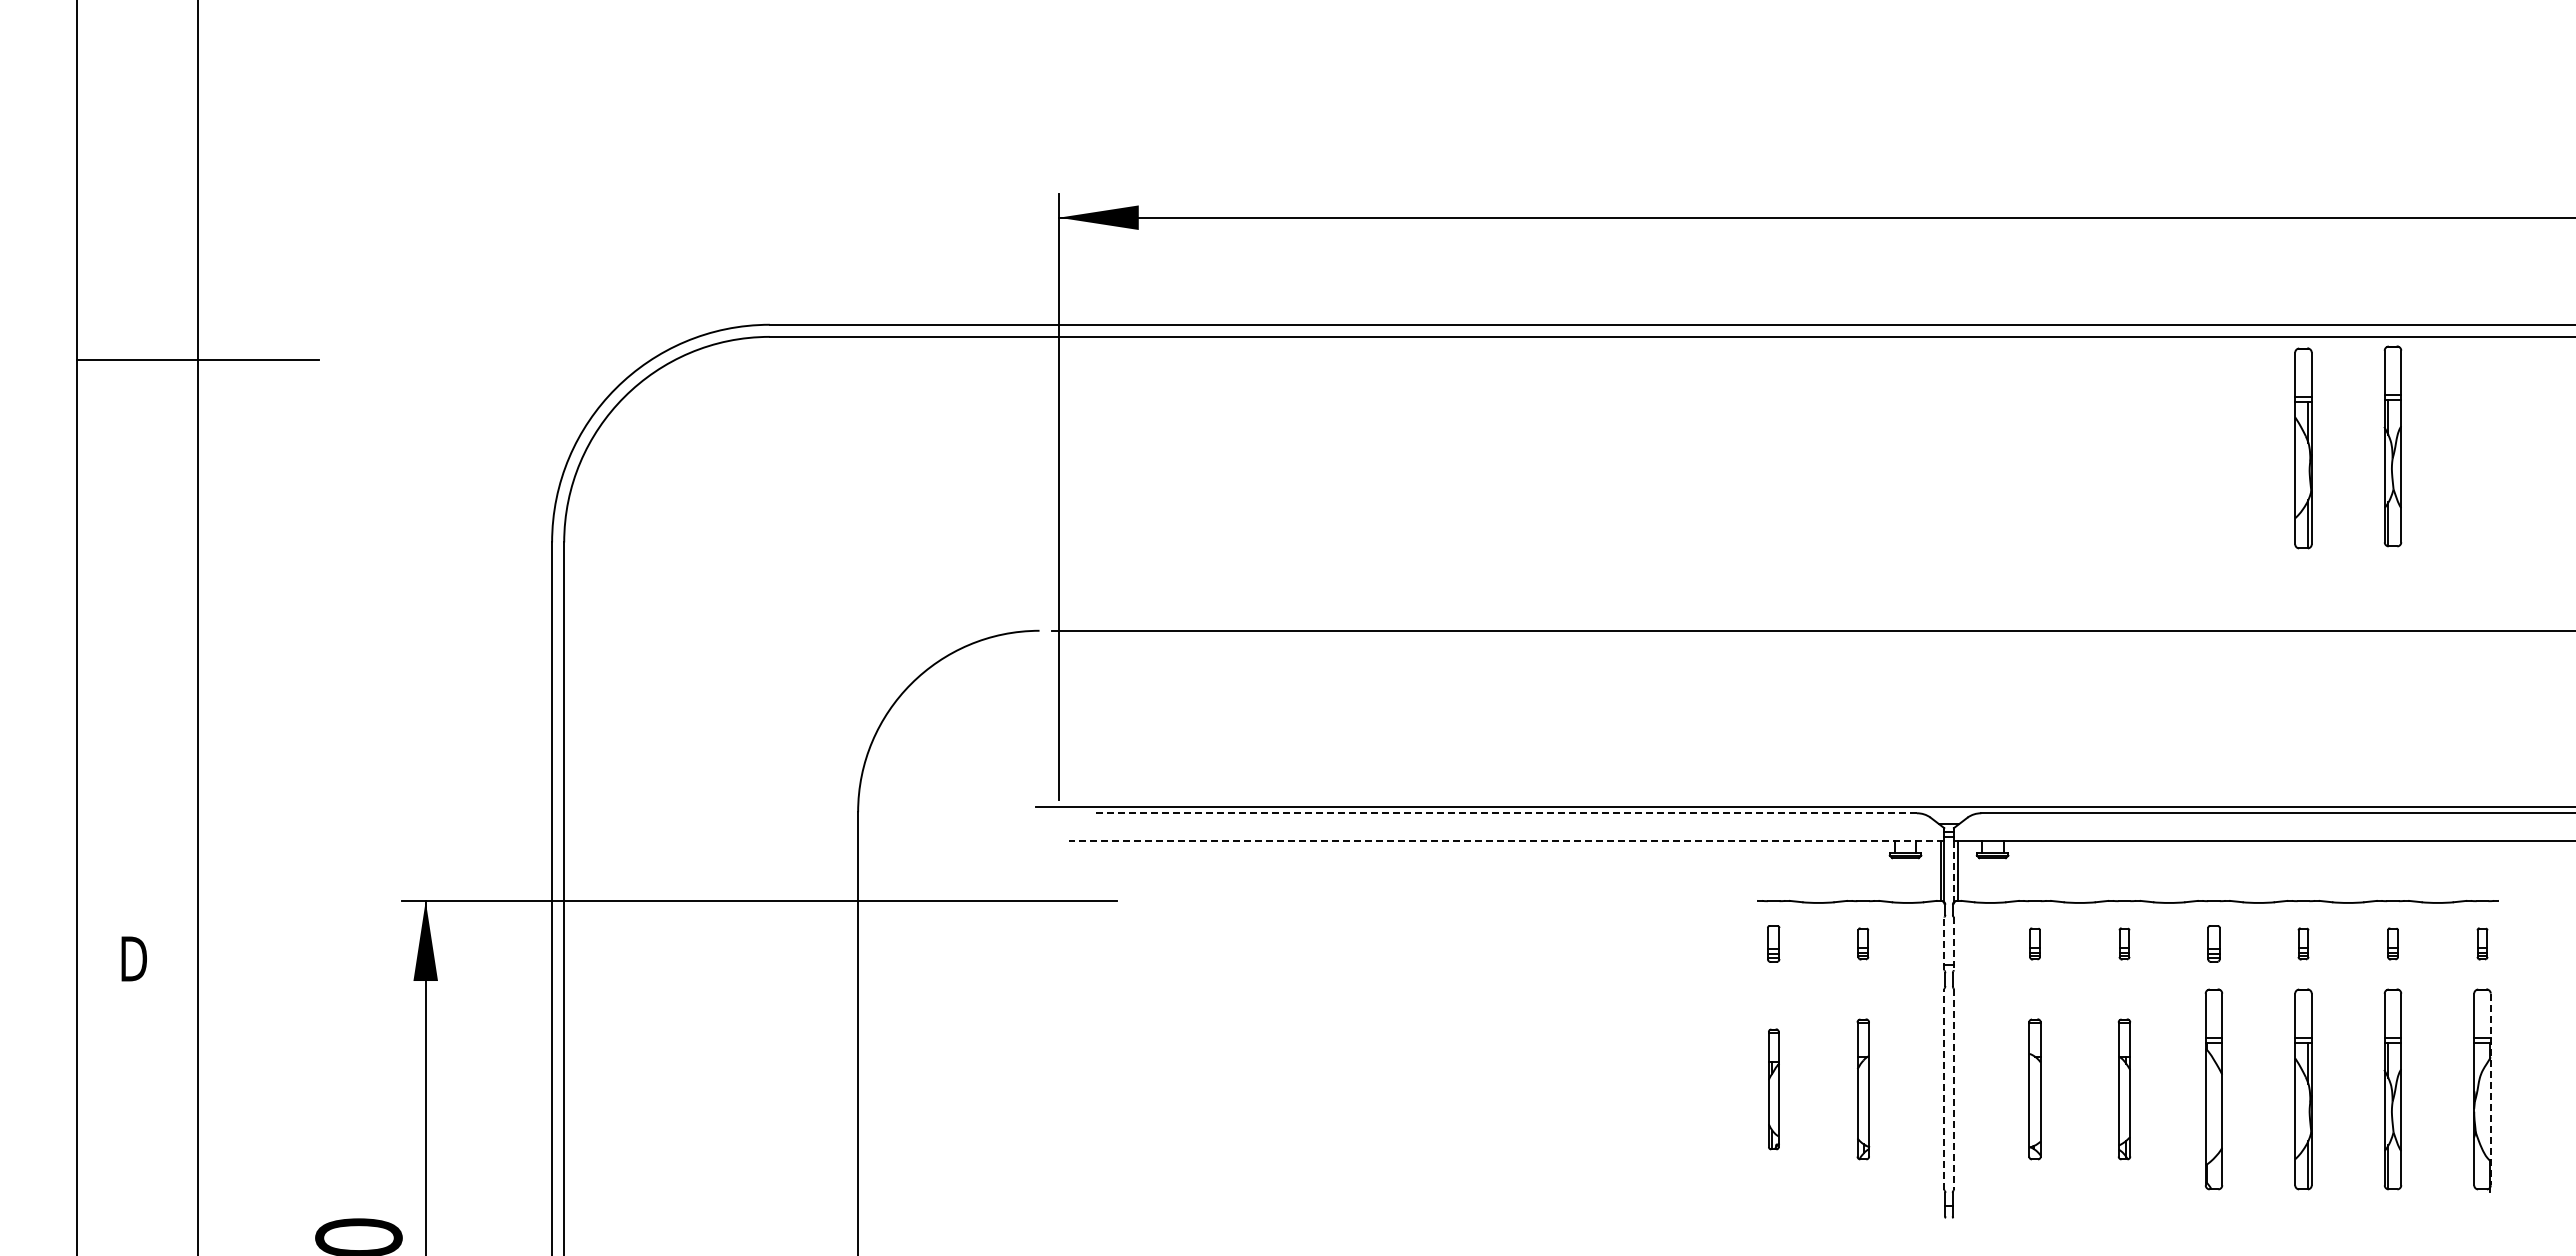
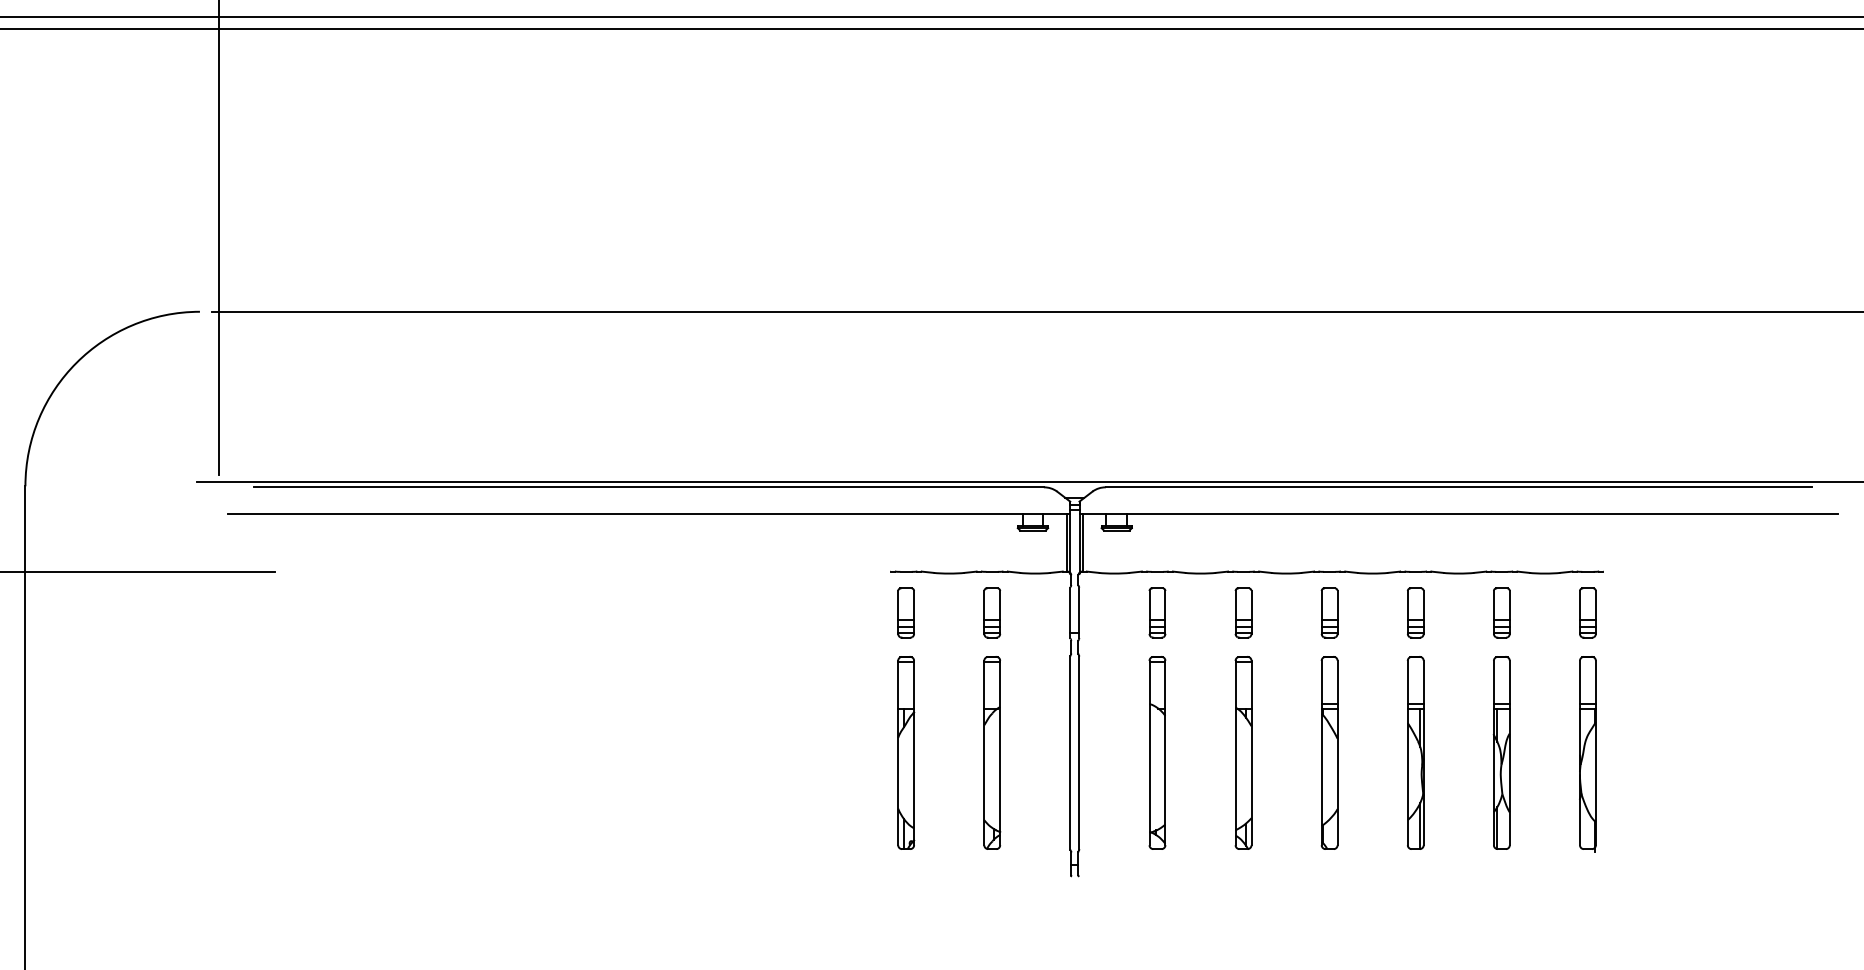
part: (2392, 446) -> (1501, 134), removed
part: (2303, 448) -> (1415, 136), removed
line: (1506, 813) -> (649, 487), dashed -> solid
line: (1506, 841) -> (649, 514), dashed -> solid
line: (1953, 872) -> (1079, 544), dashed -> solid
part: (1773, 943) -> (905, 612), size x1.43
part: (1863, 943) -> (992, 612), size x1.67
line: (1944, 943) -> (1070, 612), dashed -> solid
part: (2034, 943) -> (1156, 612), size x1.67
part: (2124, 943) -> (1243, 612), size x1.67
part: (2213, 943) -> (1329, 612), size x1.43
part: (2303, 943) -> (1415, 612), size x1.67
part: (2392, 943) -> (1501, 612), size x1.67
part: (2482, 943) -> (1587, 612), size x1.67
line: (1953, 944) -> (1079, 613), dashed -> solid
line: (1944, 1088) -> (1070, 752), dashed -> solid
part: (1773, 1089) -> (905, 753), size x1.67
part: (1863, 1089) -> (992, 753), size x1.43
line: (1953, 1089) -> (1079, 753), dashed -> solid
part: (2034, 1089) -> (1156, 753), size x1.43
part: (2124, 1089) -> (1243, 753), size x1.43
line: (2490, 1089) -> (1595, 753), dashed -> solid

